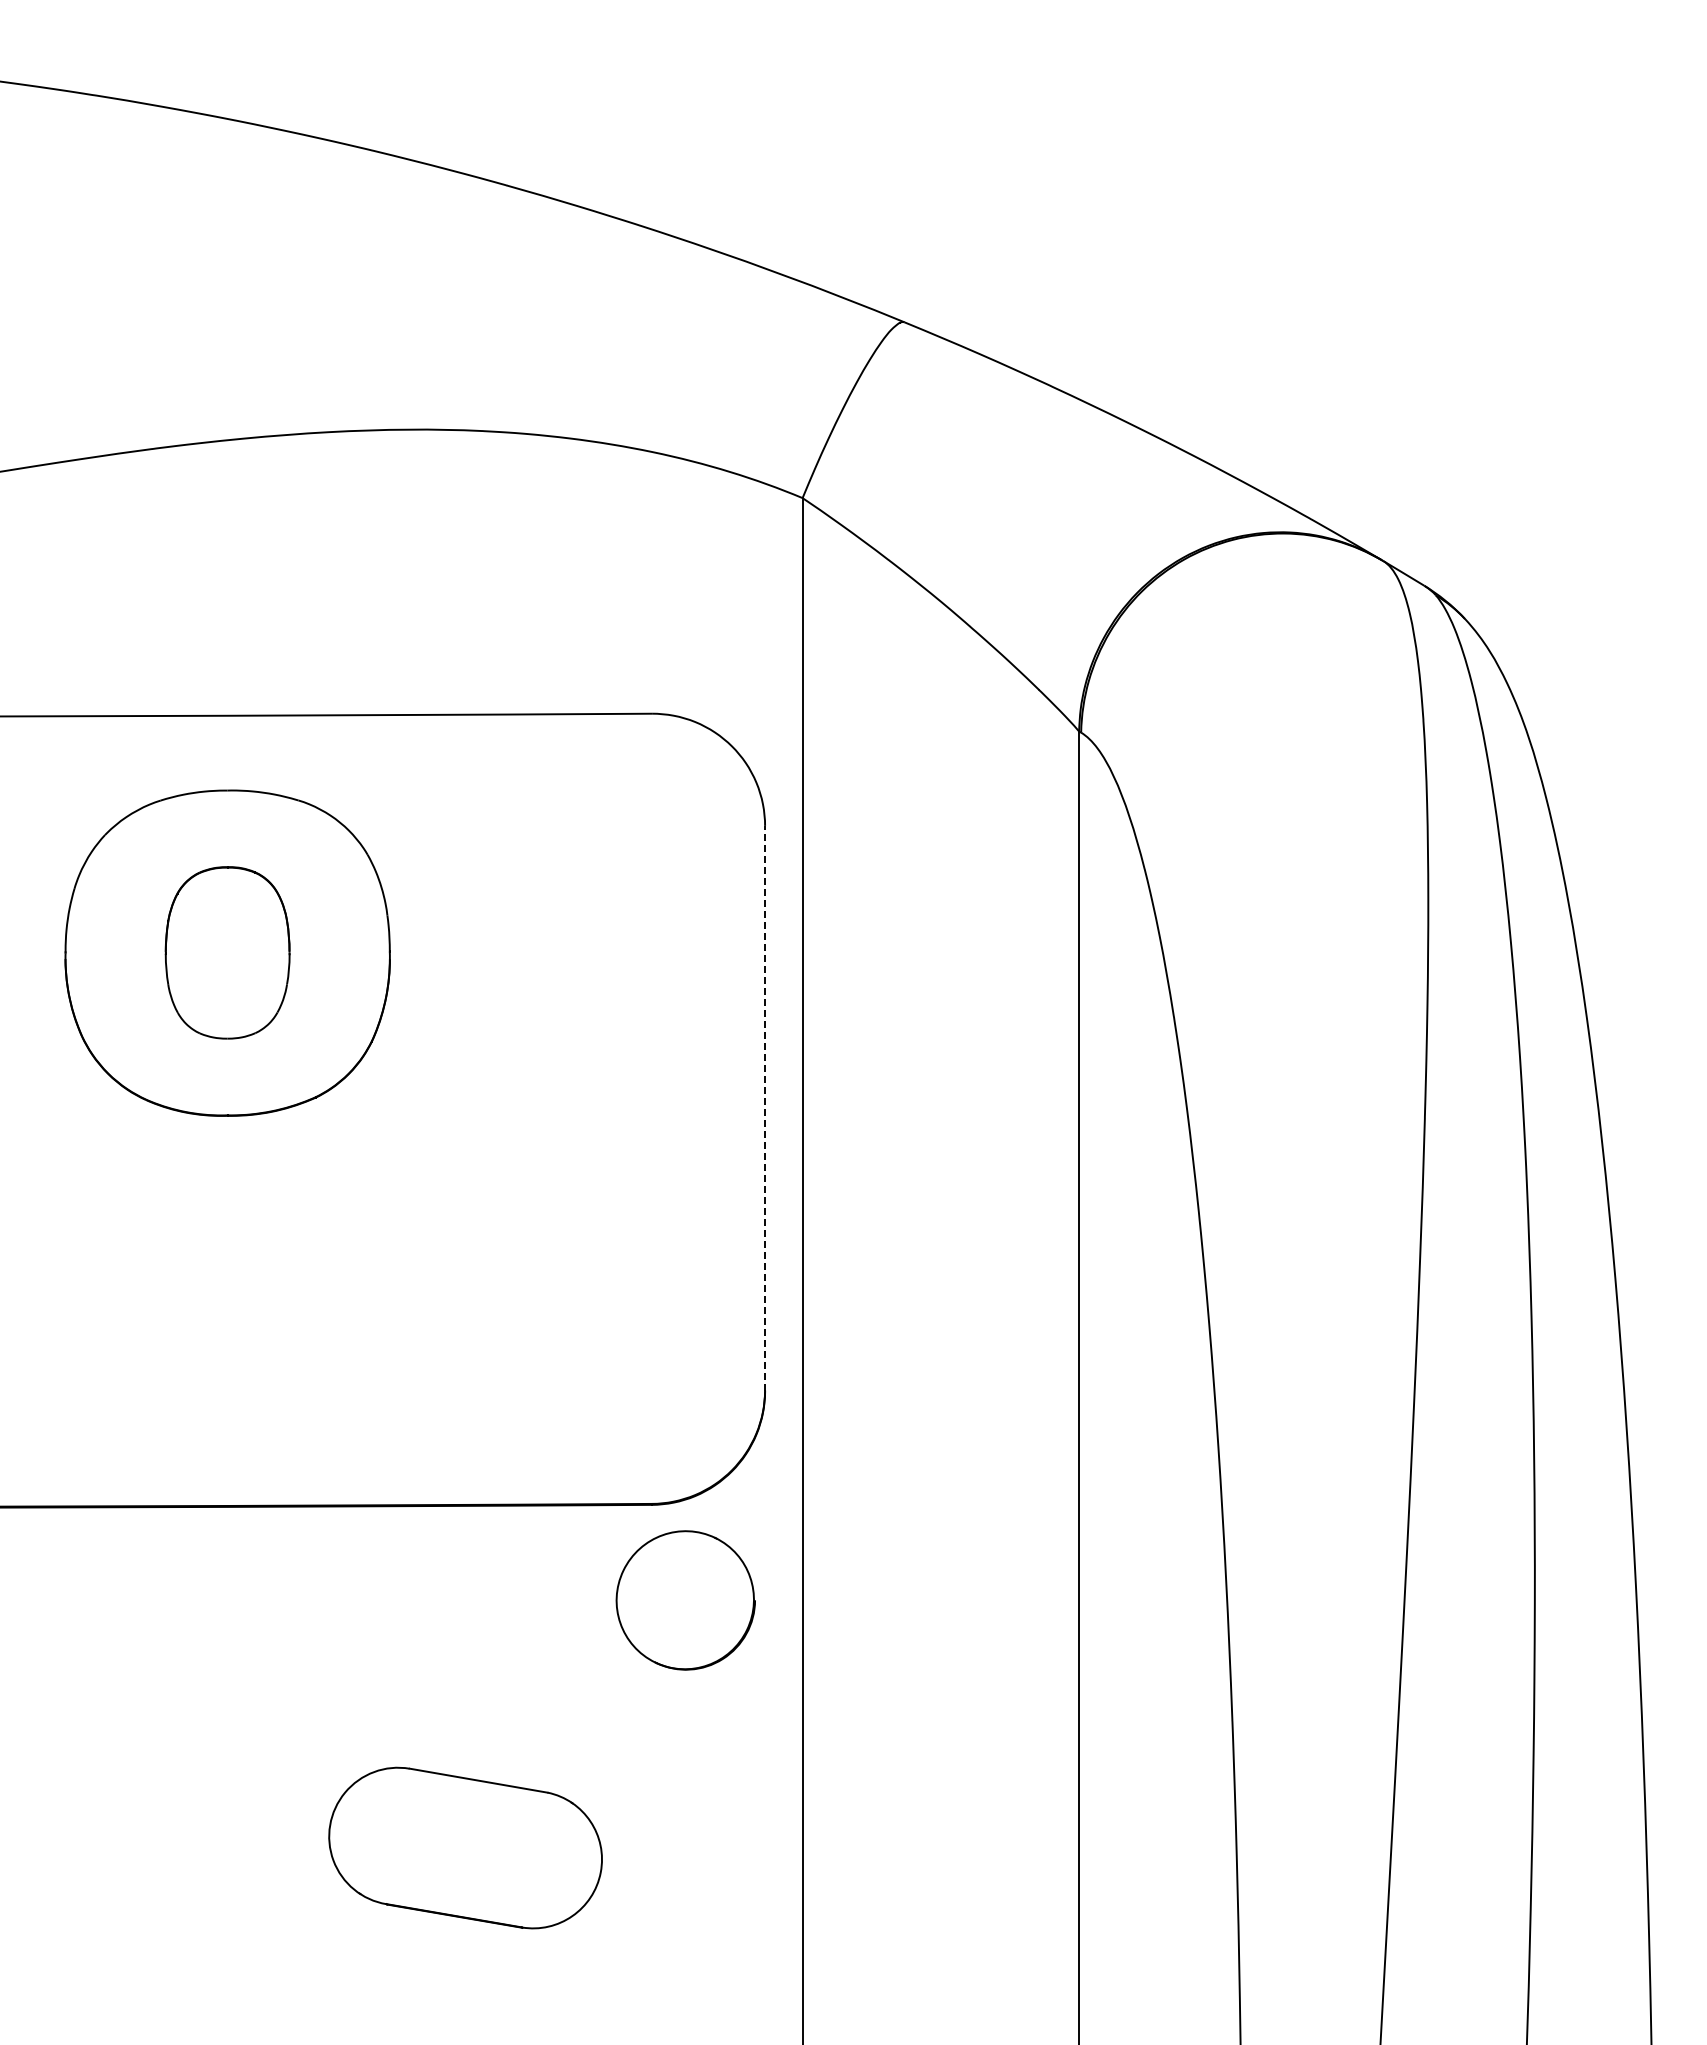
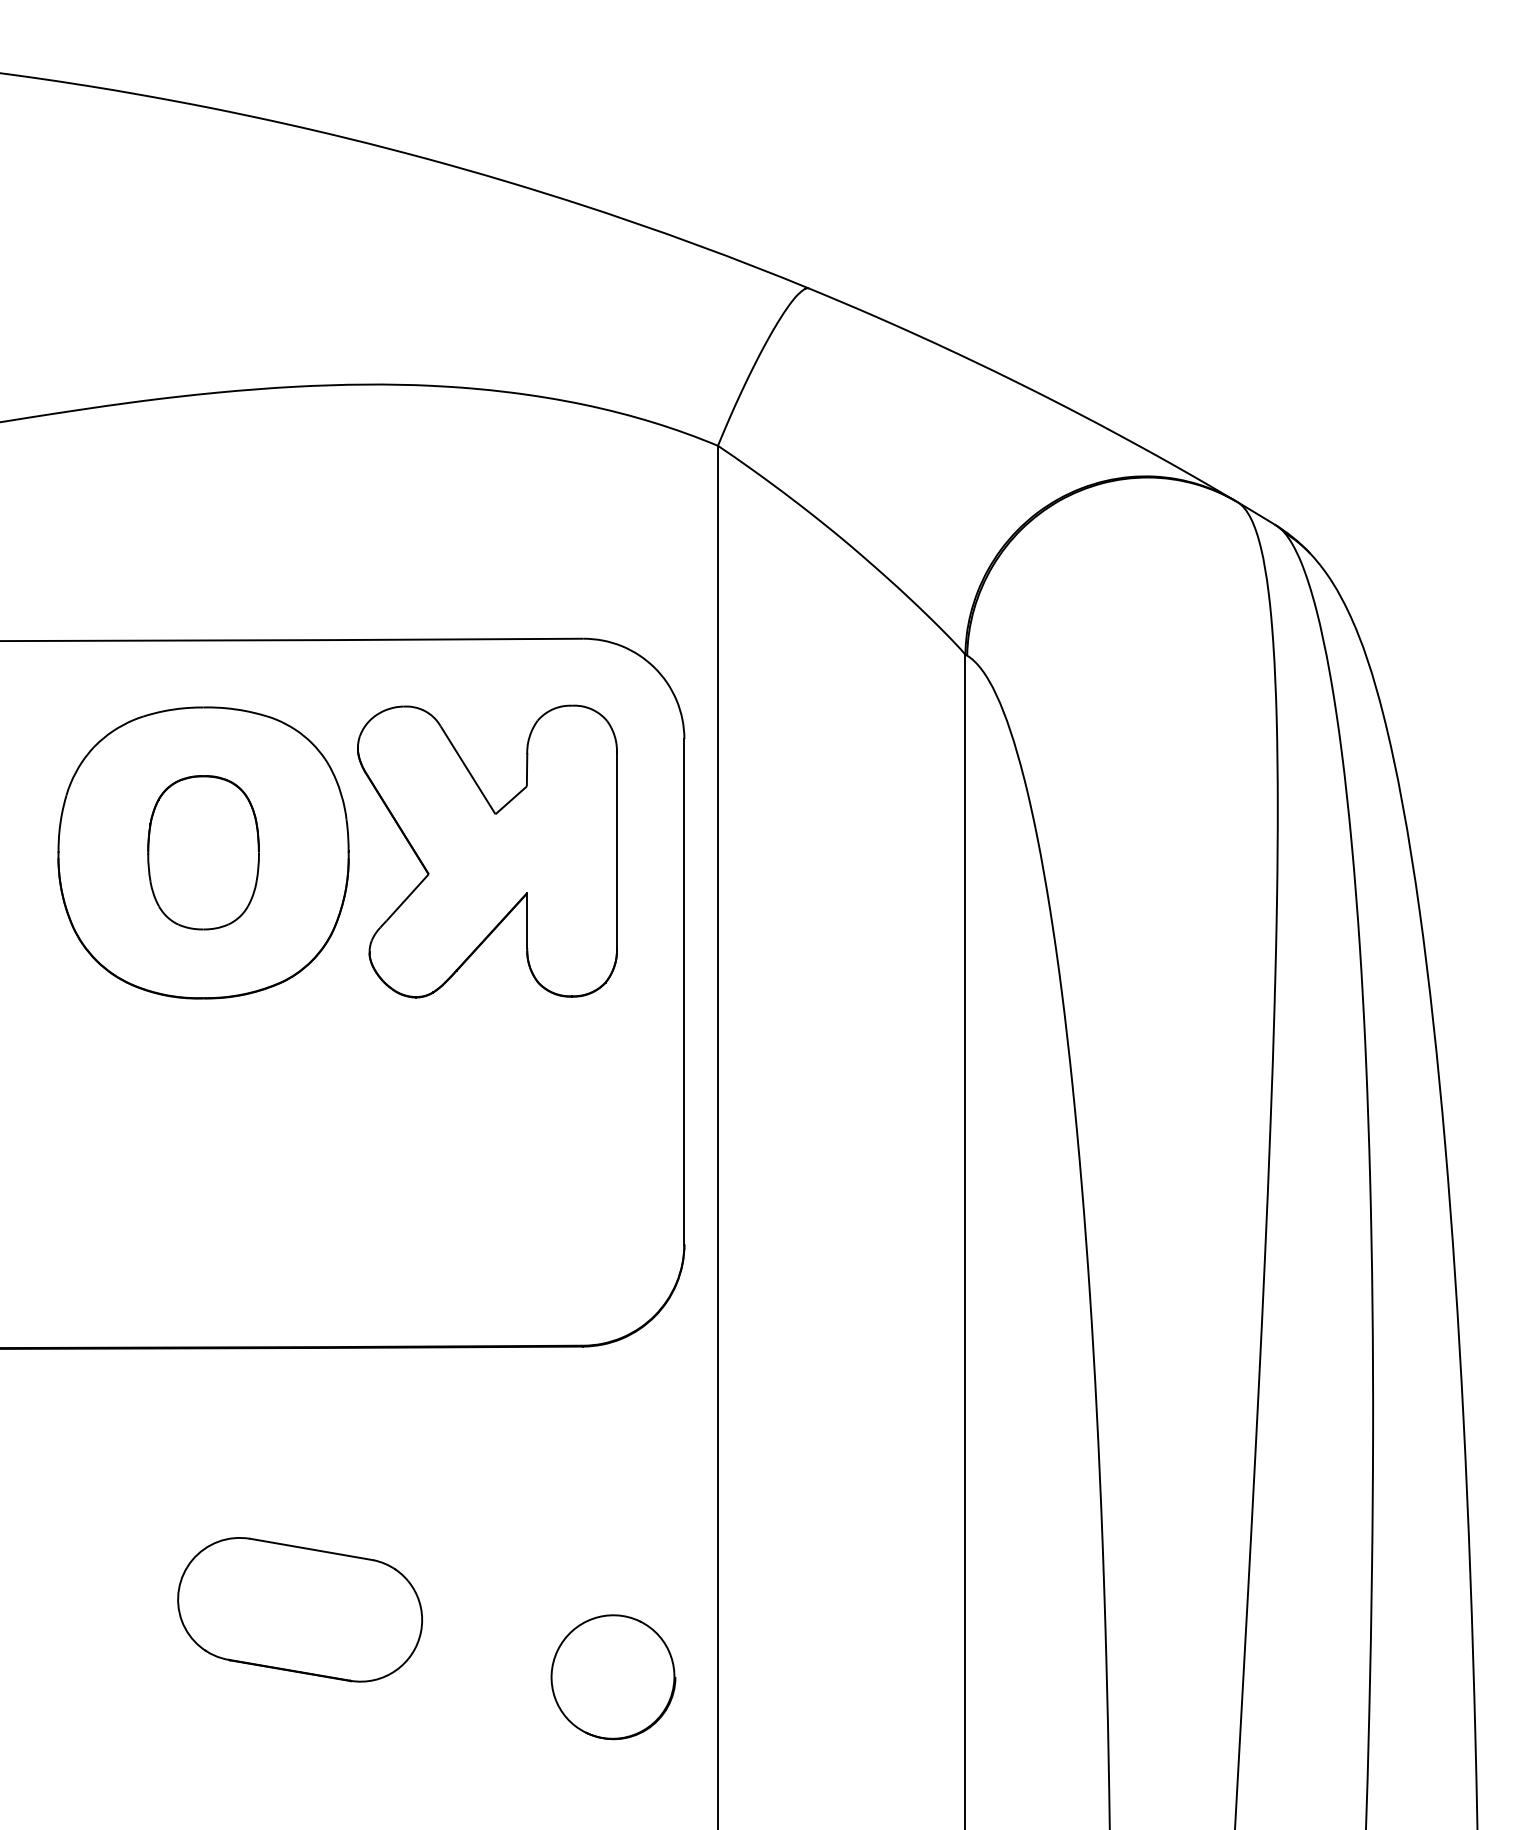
part: (544, 951) -> (487, 851), added
line: (765, 1108) -> (684, 991), dashed -> solid
part: (685, 1600) -> (613, 1677), moved
part: (465, 1847) -> (300, 1609), moved

